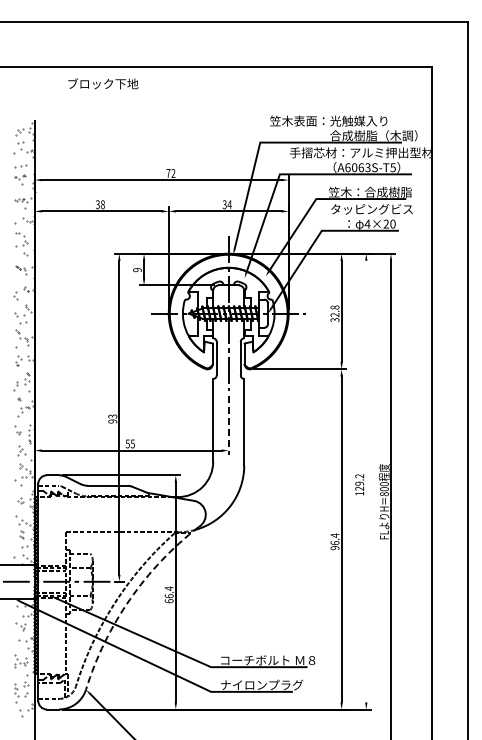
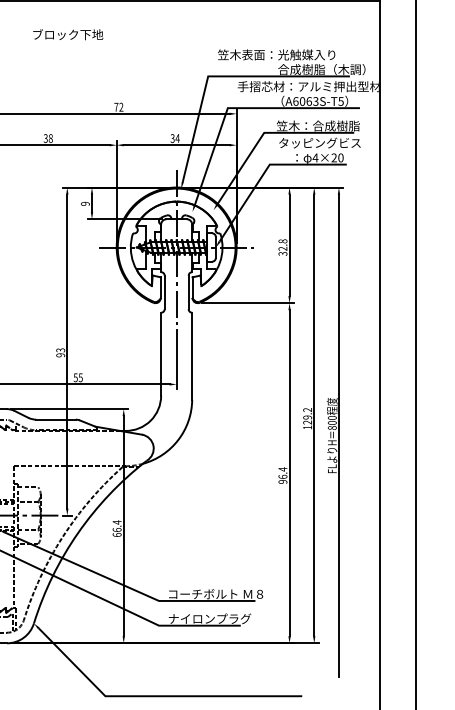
text: (103, 83) -> (68, 34), moved
line: (228, 425) -> (176, 359), dashed -> solid
line: (366, 481) -> (314, 415), added
arc: (129, 599) -> (77, 533), dashed -> solid

